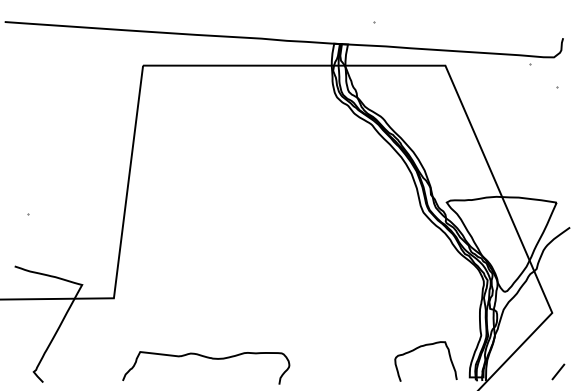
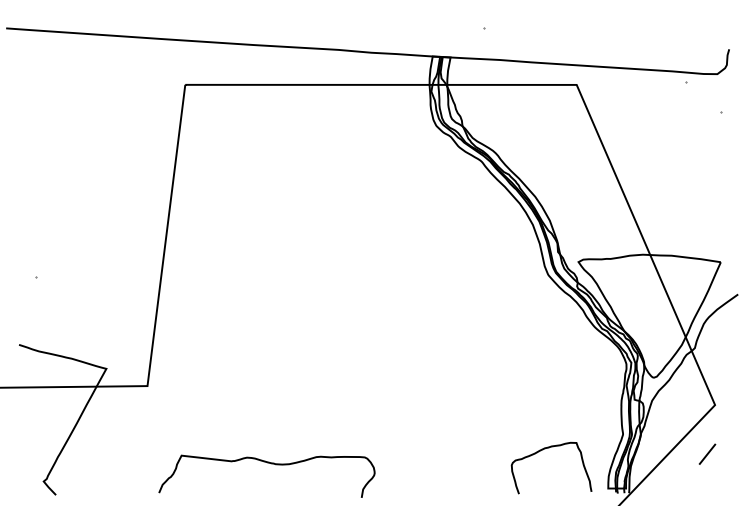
line: (558, 371) -> (707, 453), moved

